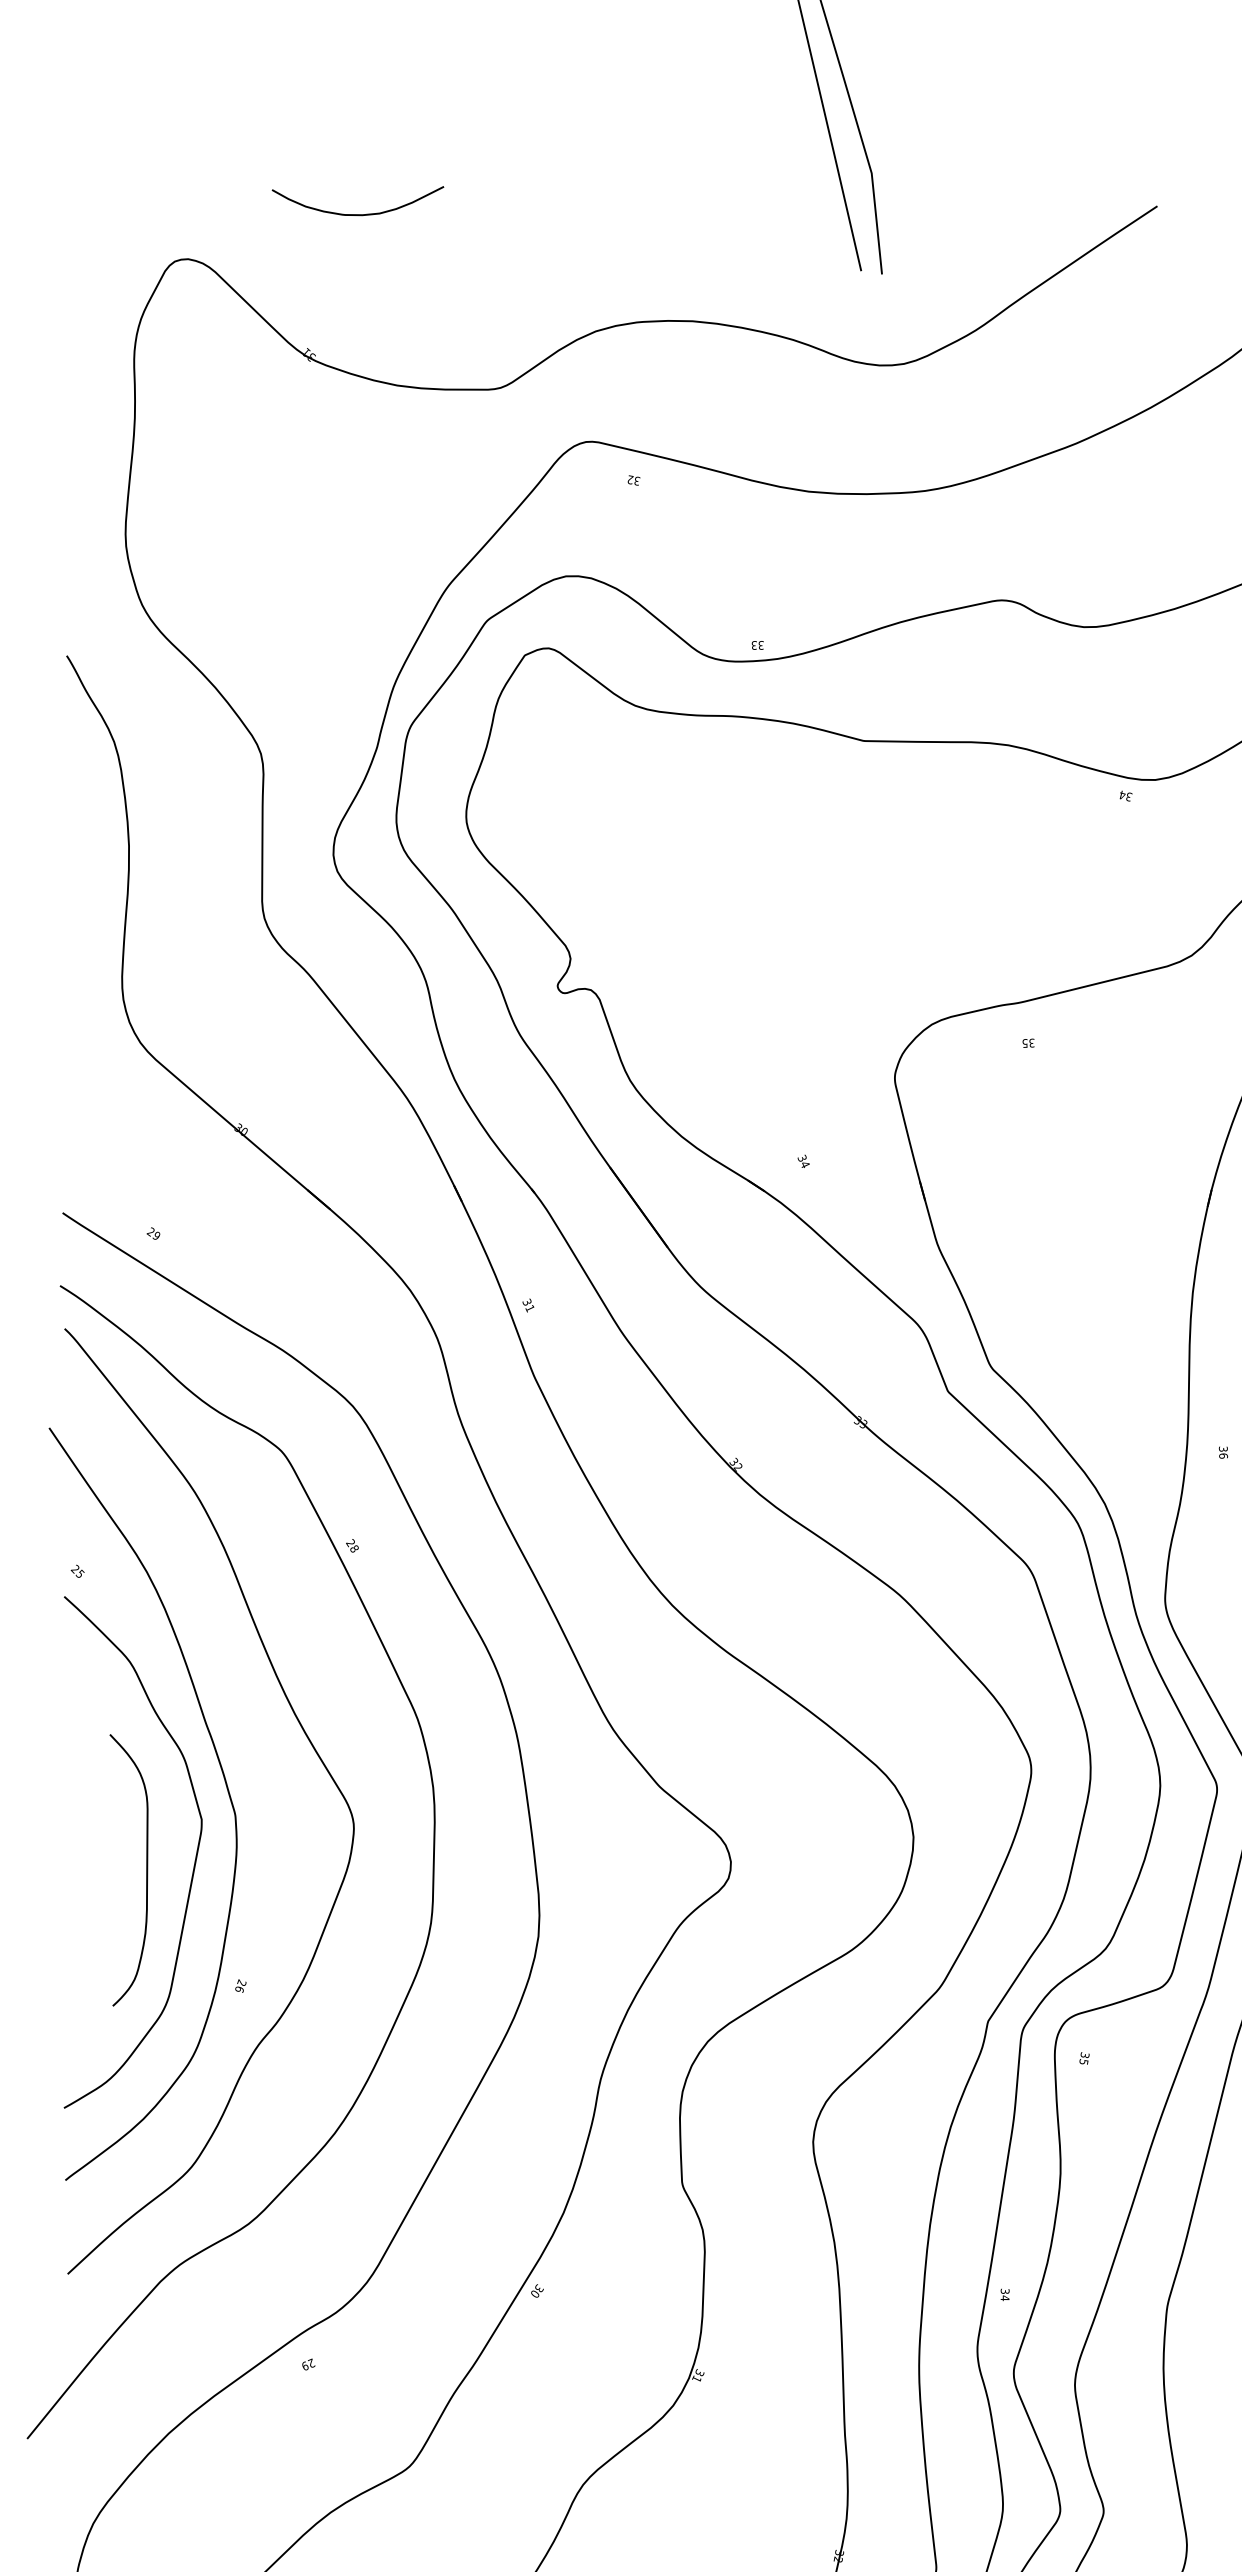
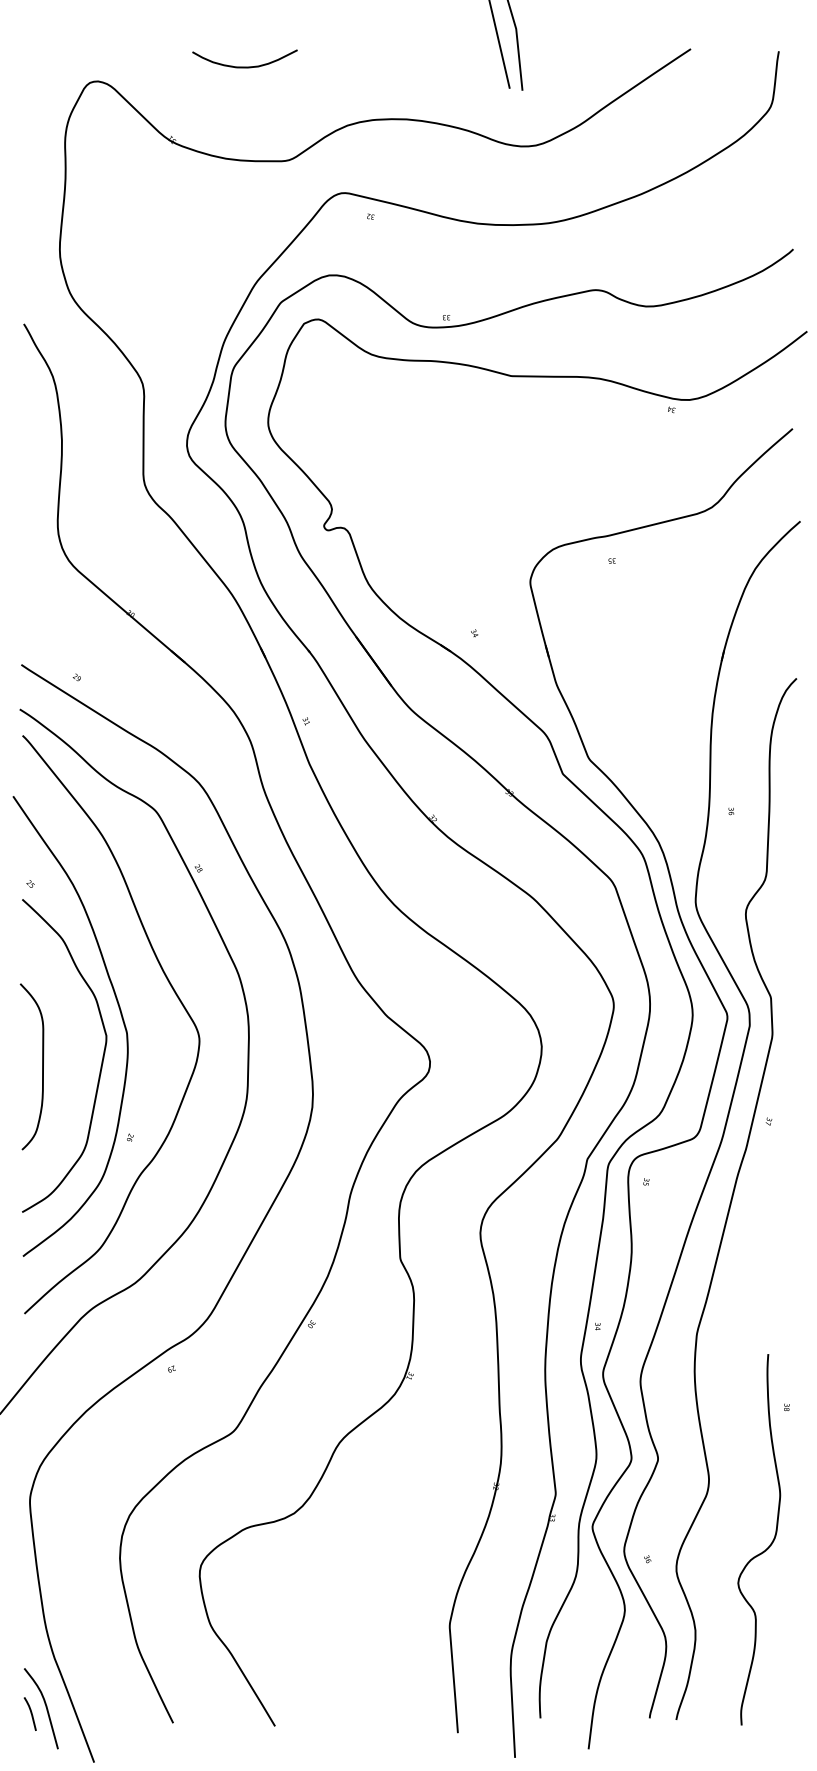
curve: (357, 213) -> (244, 66), moved
curve: (146, 1869) -> (42, 1066), moved

